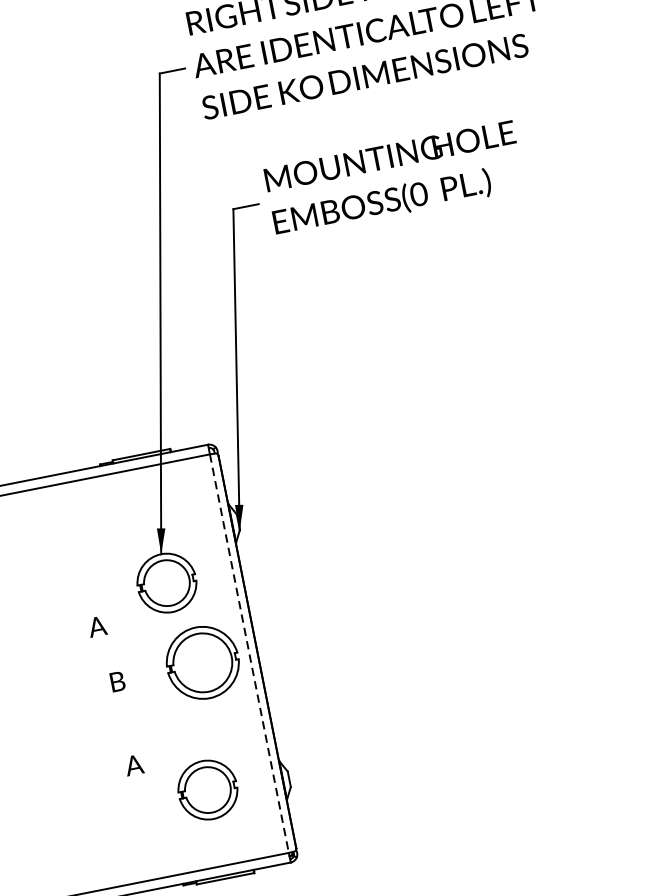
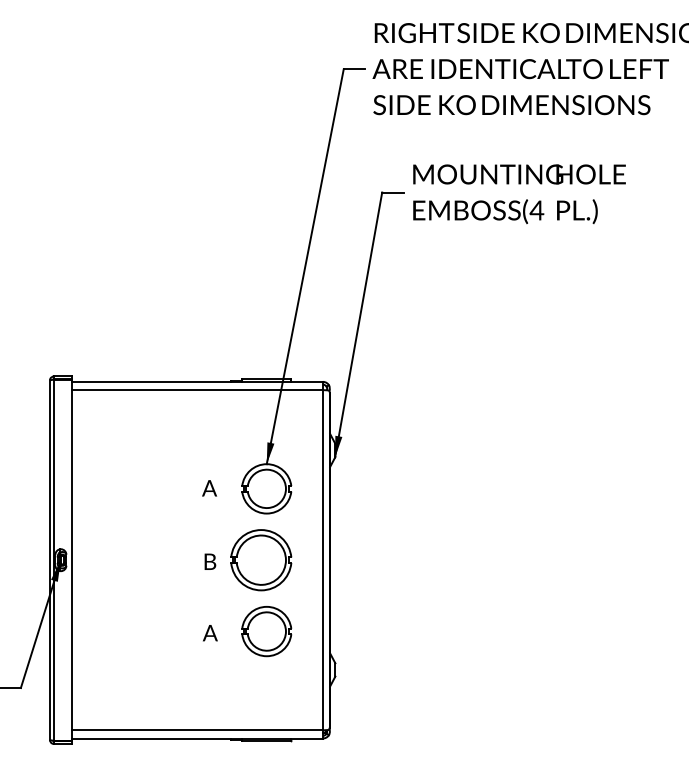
text: (418, 194) -> (536, 210), (0 -> (4
text: (97, 626) -> (209, 488), moved
line: (249, 653) -> (323, 560), dashed -> solid
part: (203, 663) -> (261, 560), moved
part: (207, 790) -> (266, 631), moved

